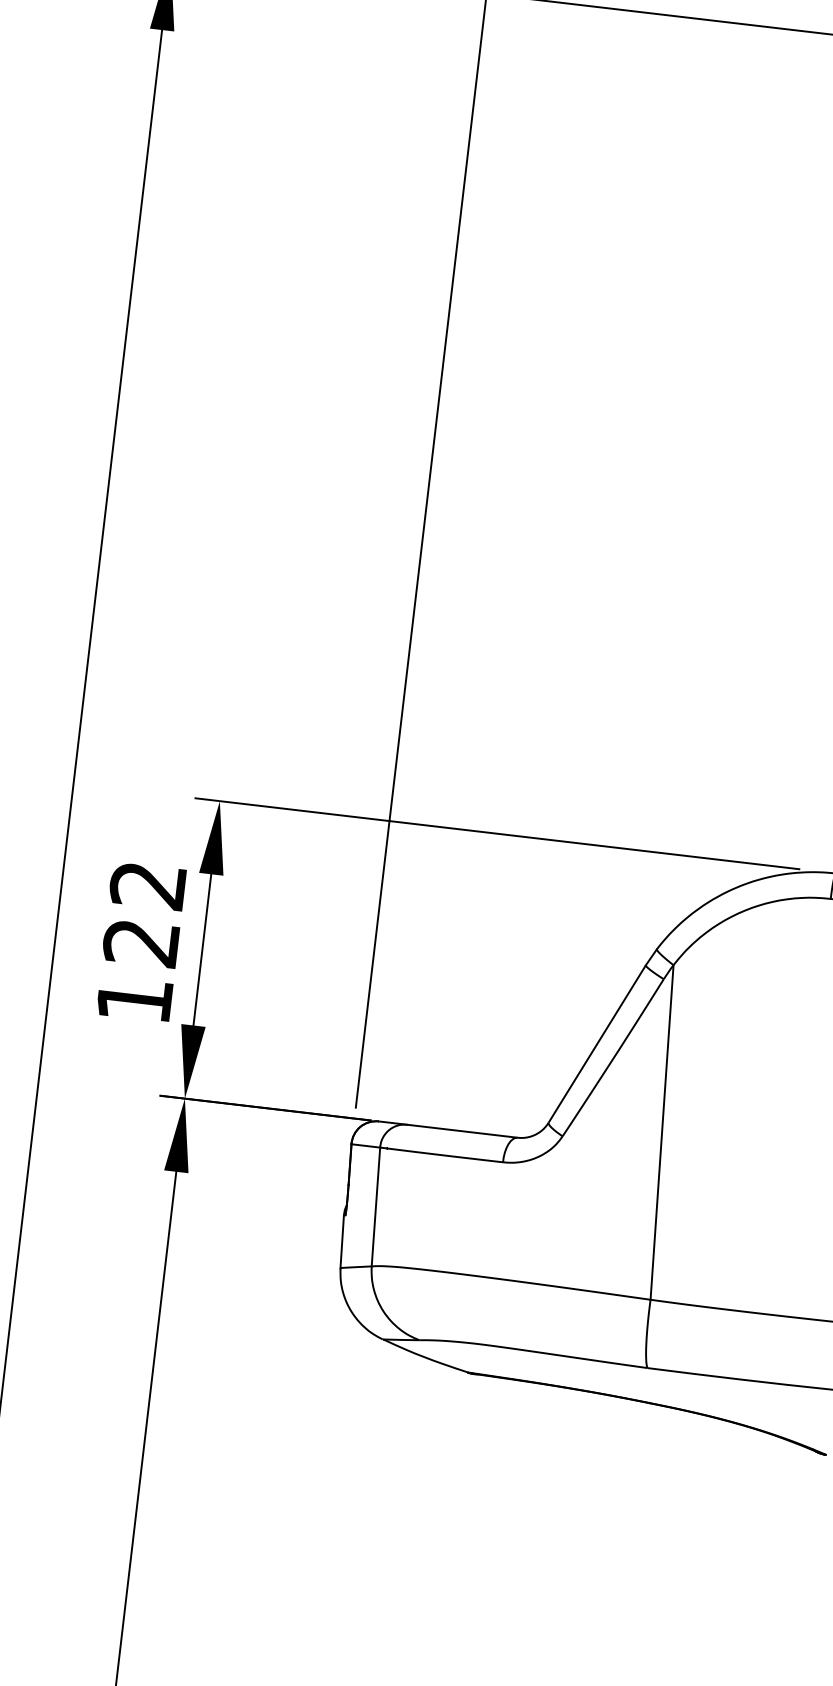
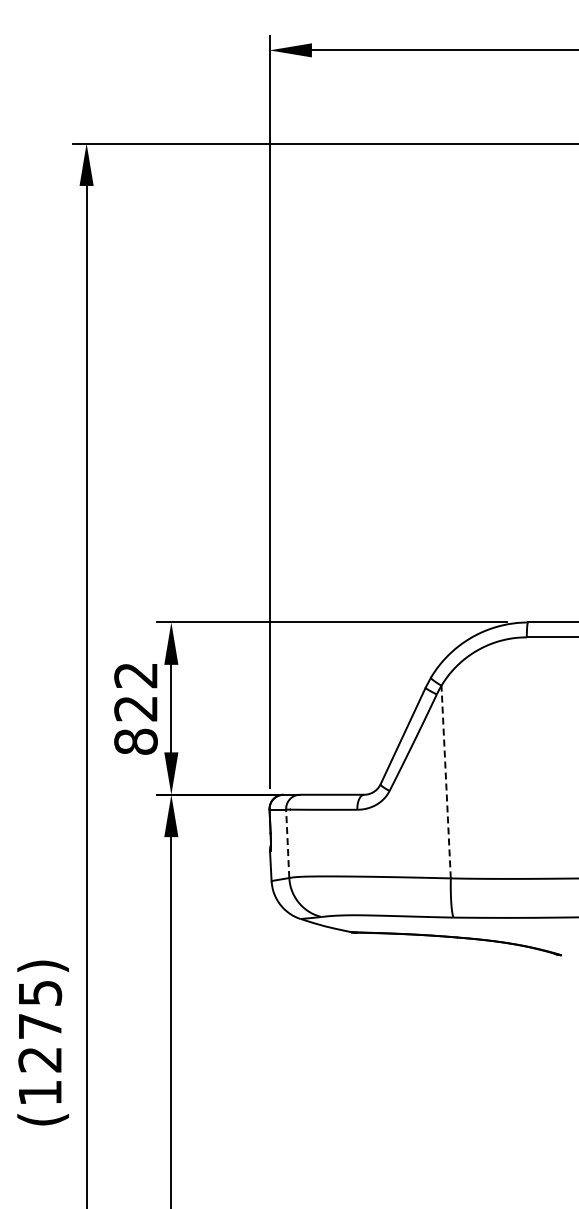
text: (133, 999) -> (135, 741), 122 -> 822
line: (662, 1131) -> (446, 781), solid -> dashed
line: (375, 1206) -> (287, 843), solid -> dashed

